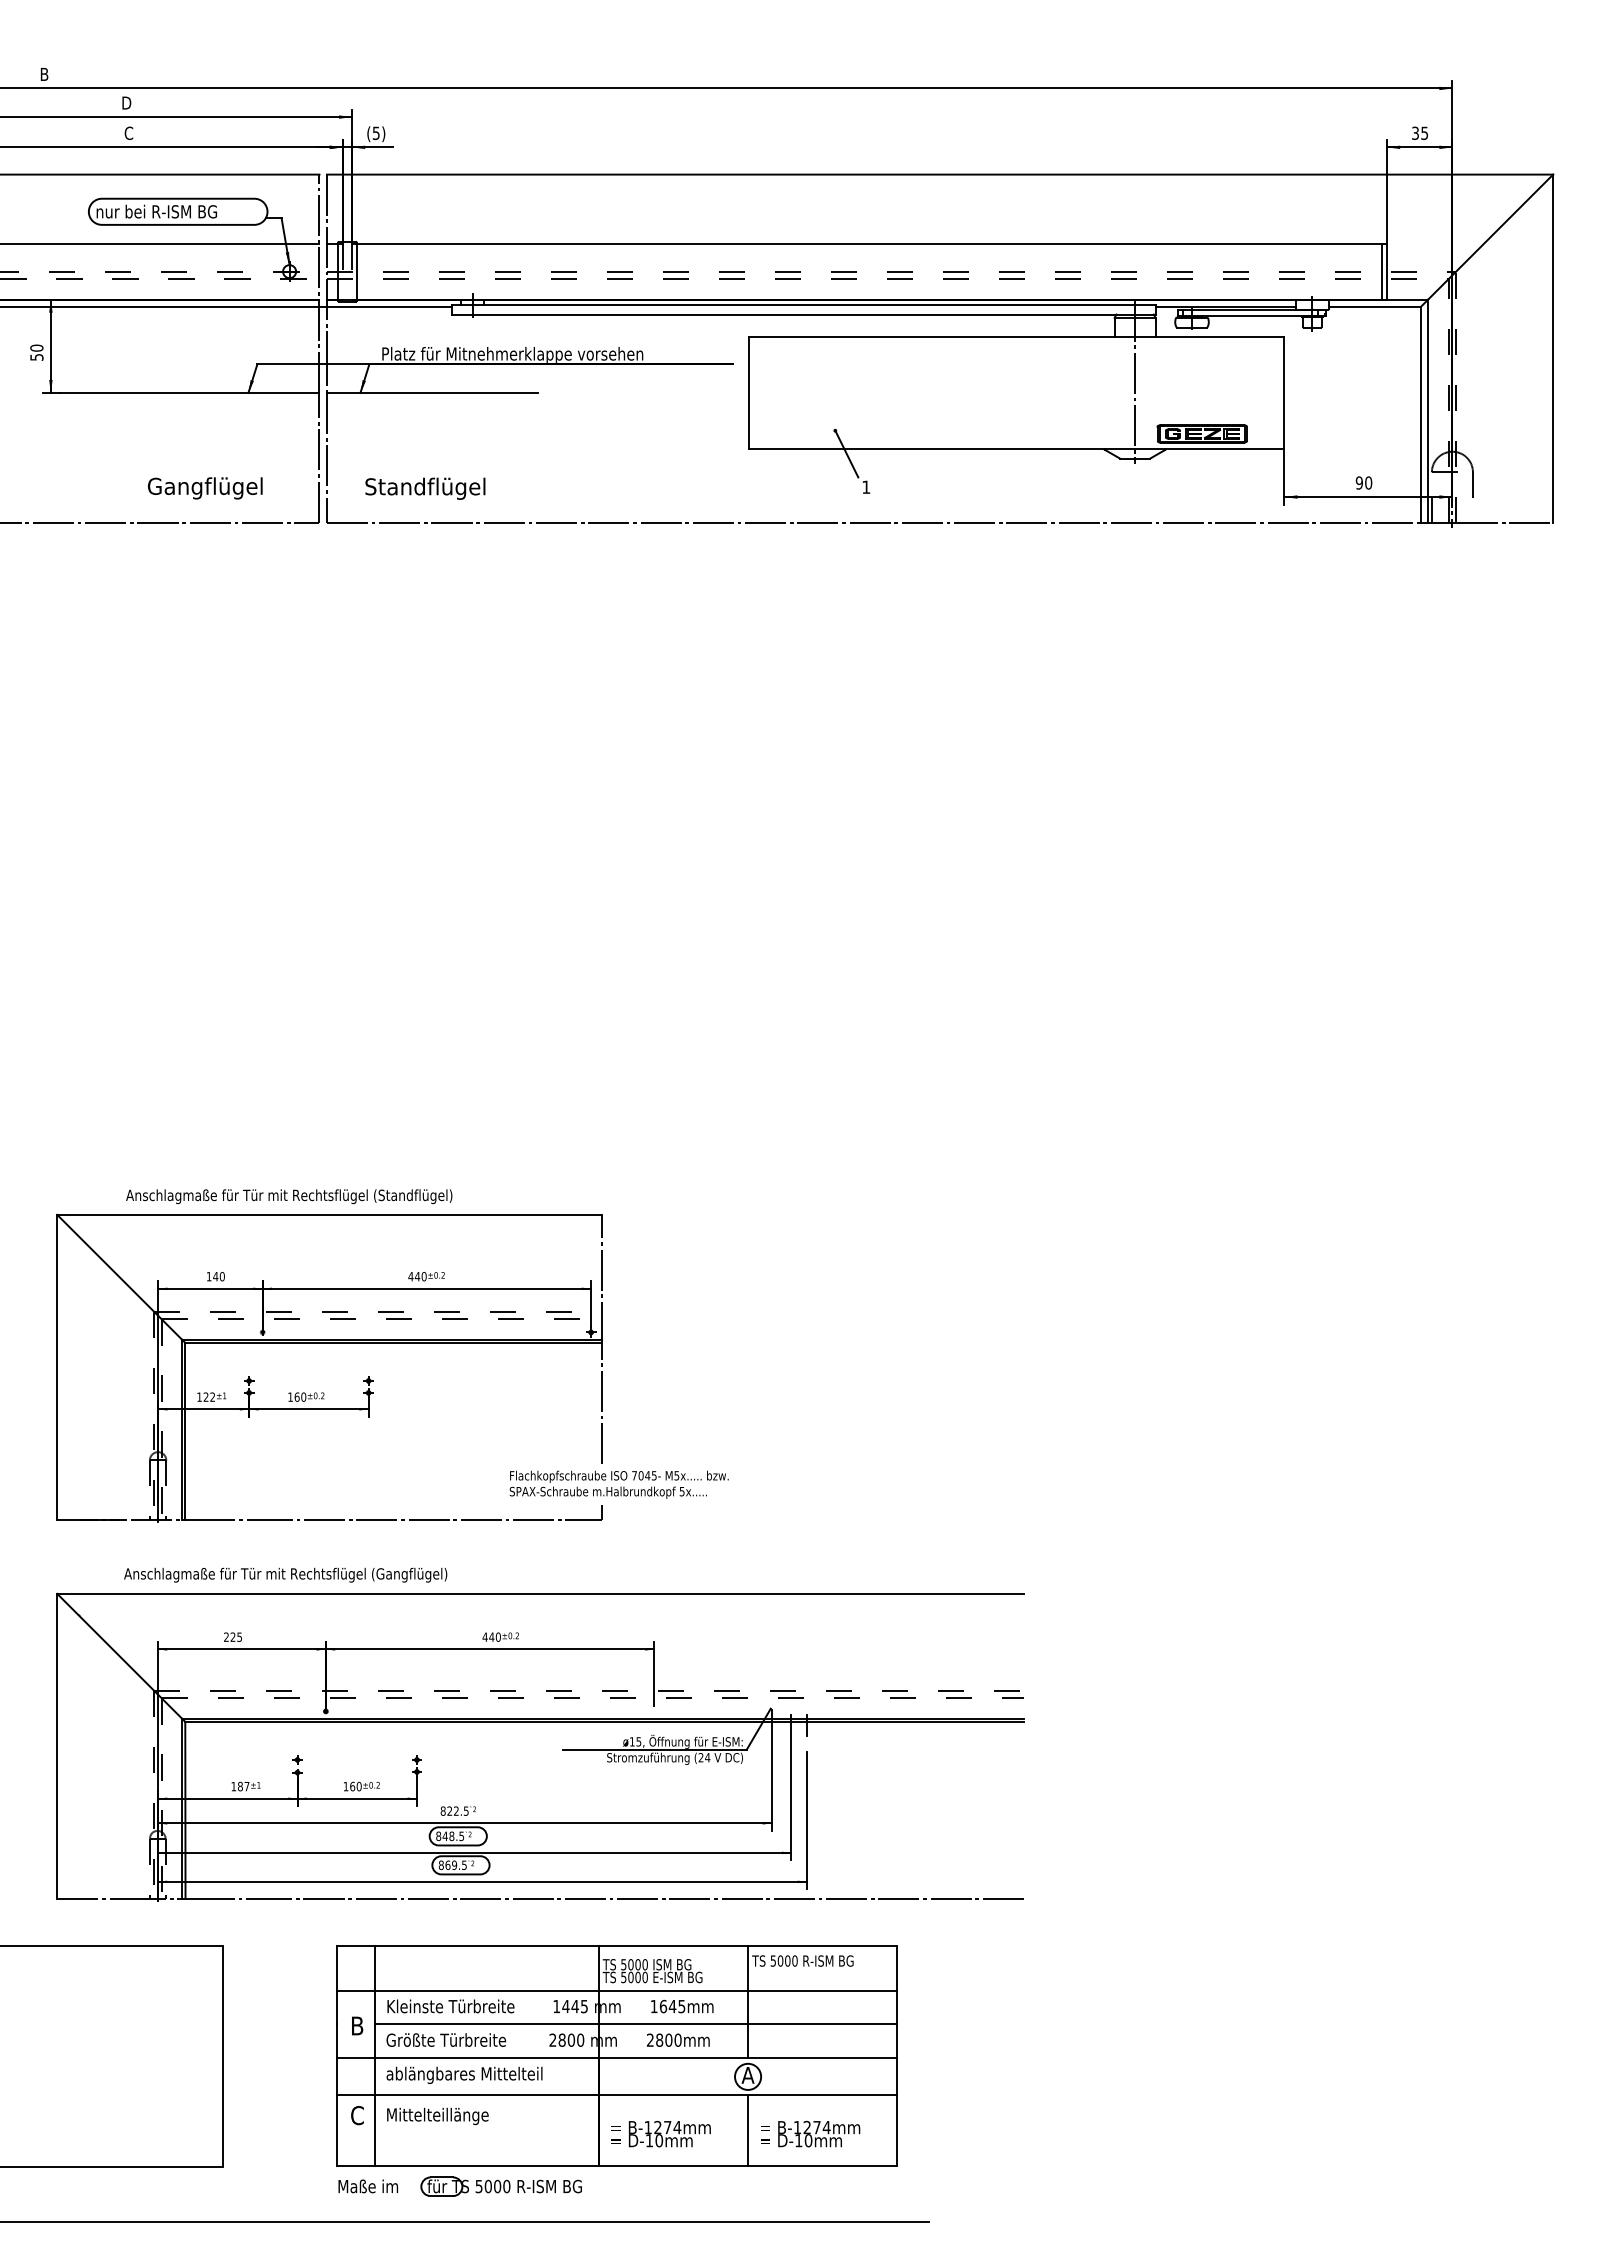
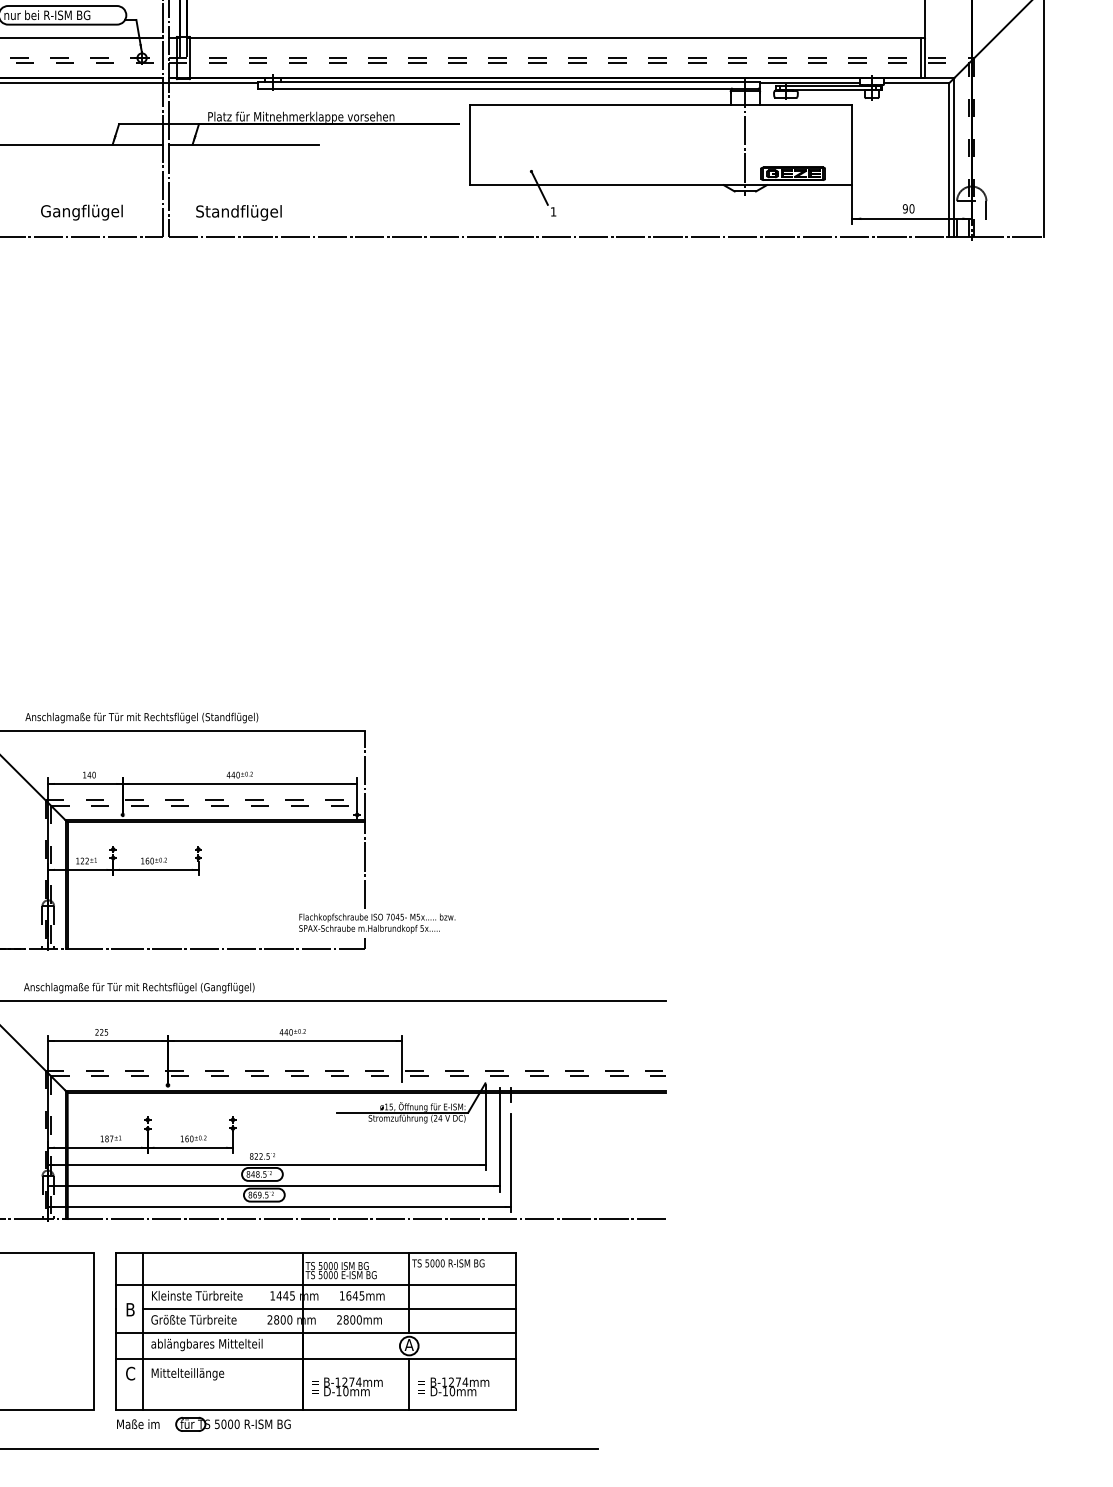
part: (616, 2070) -> (315, 1341), moved

